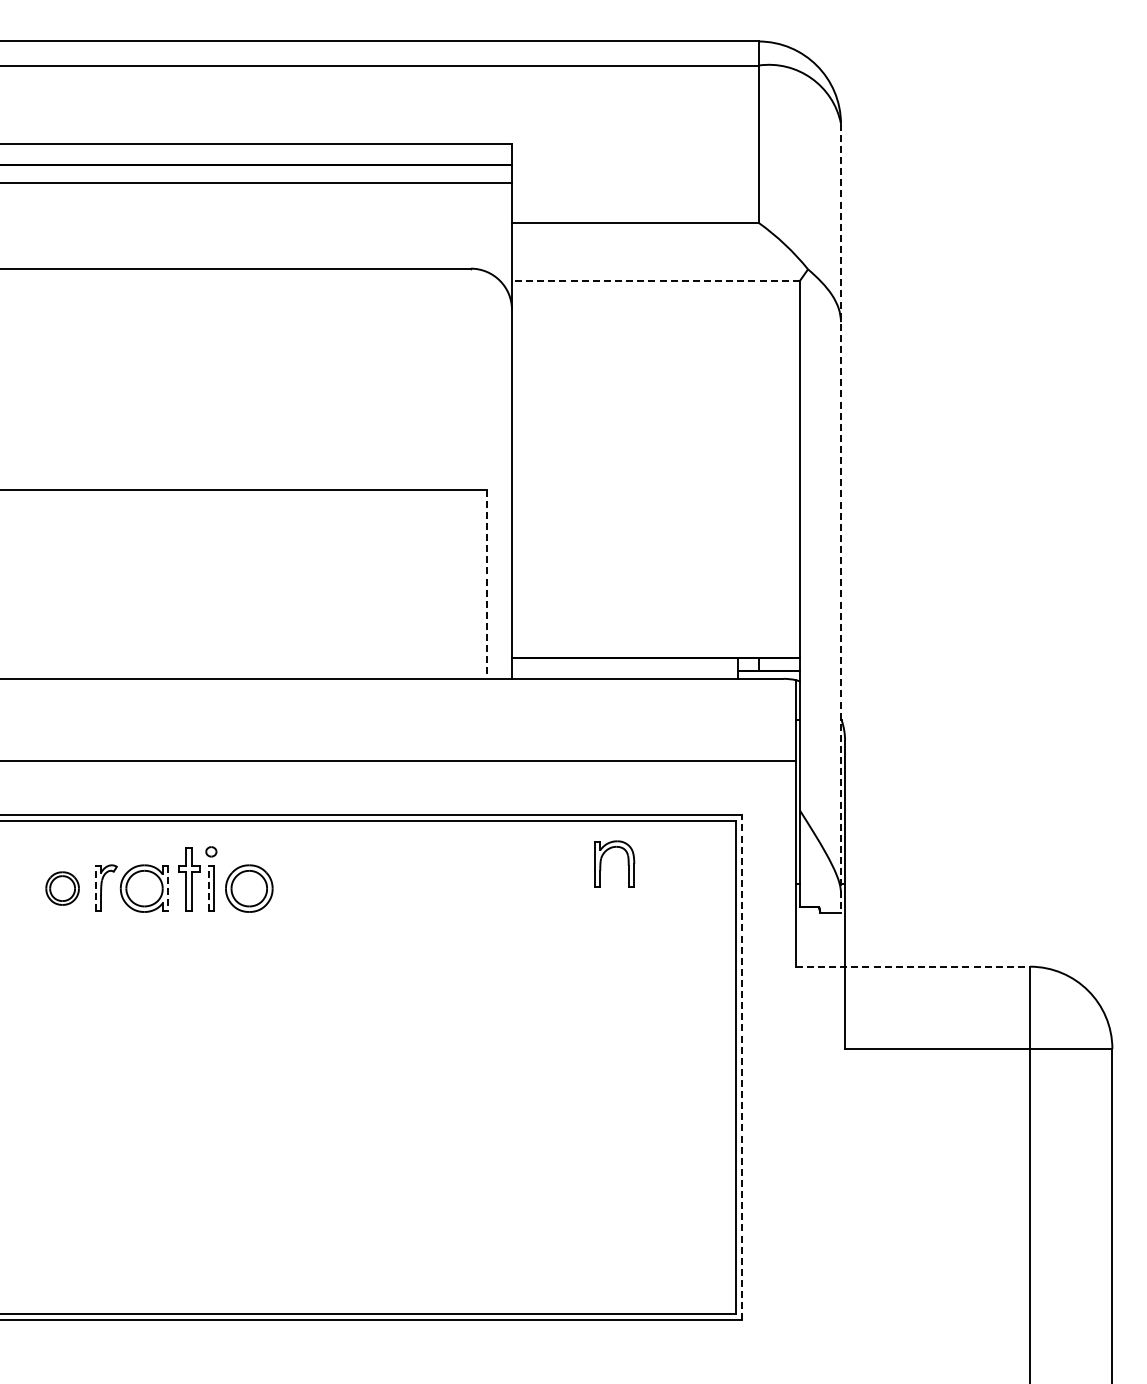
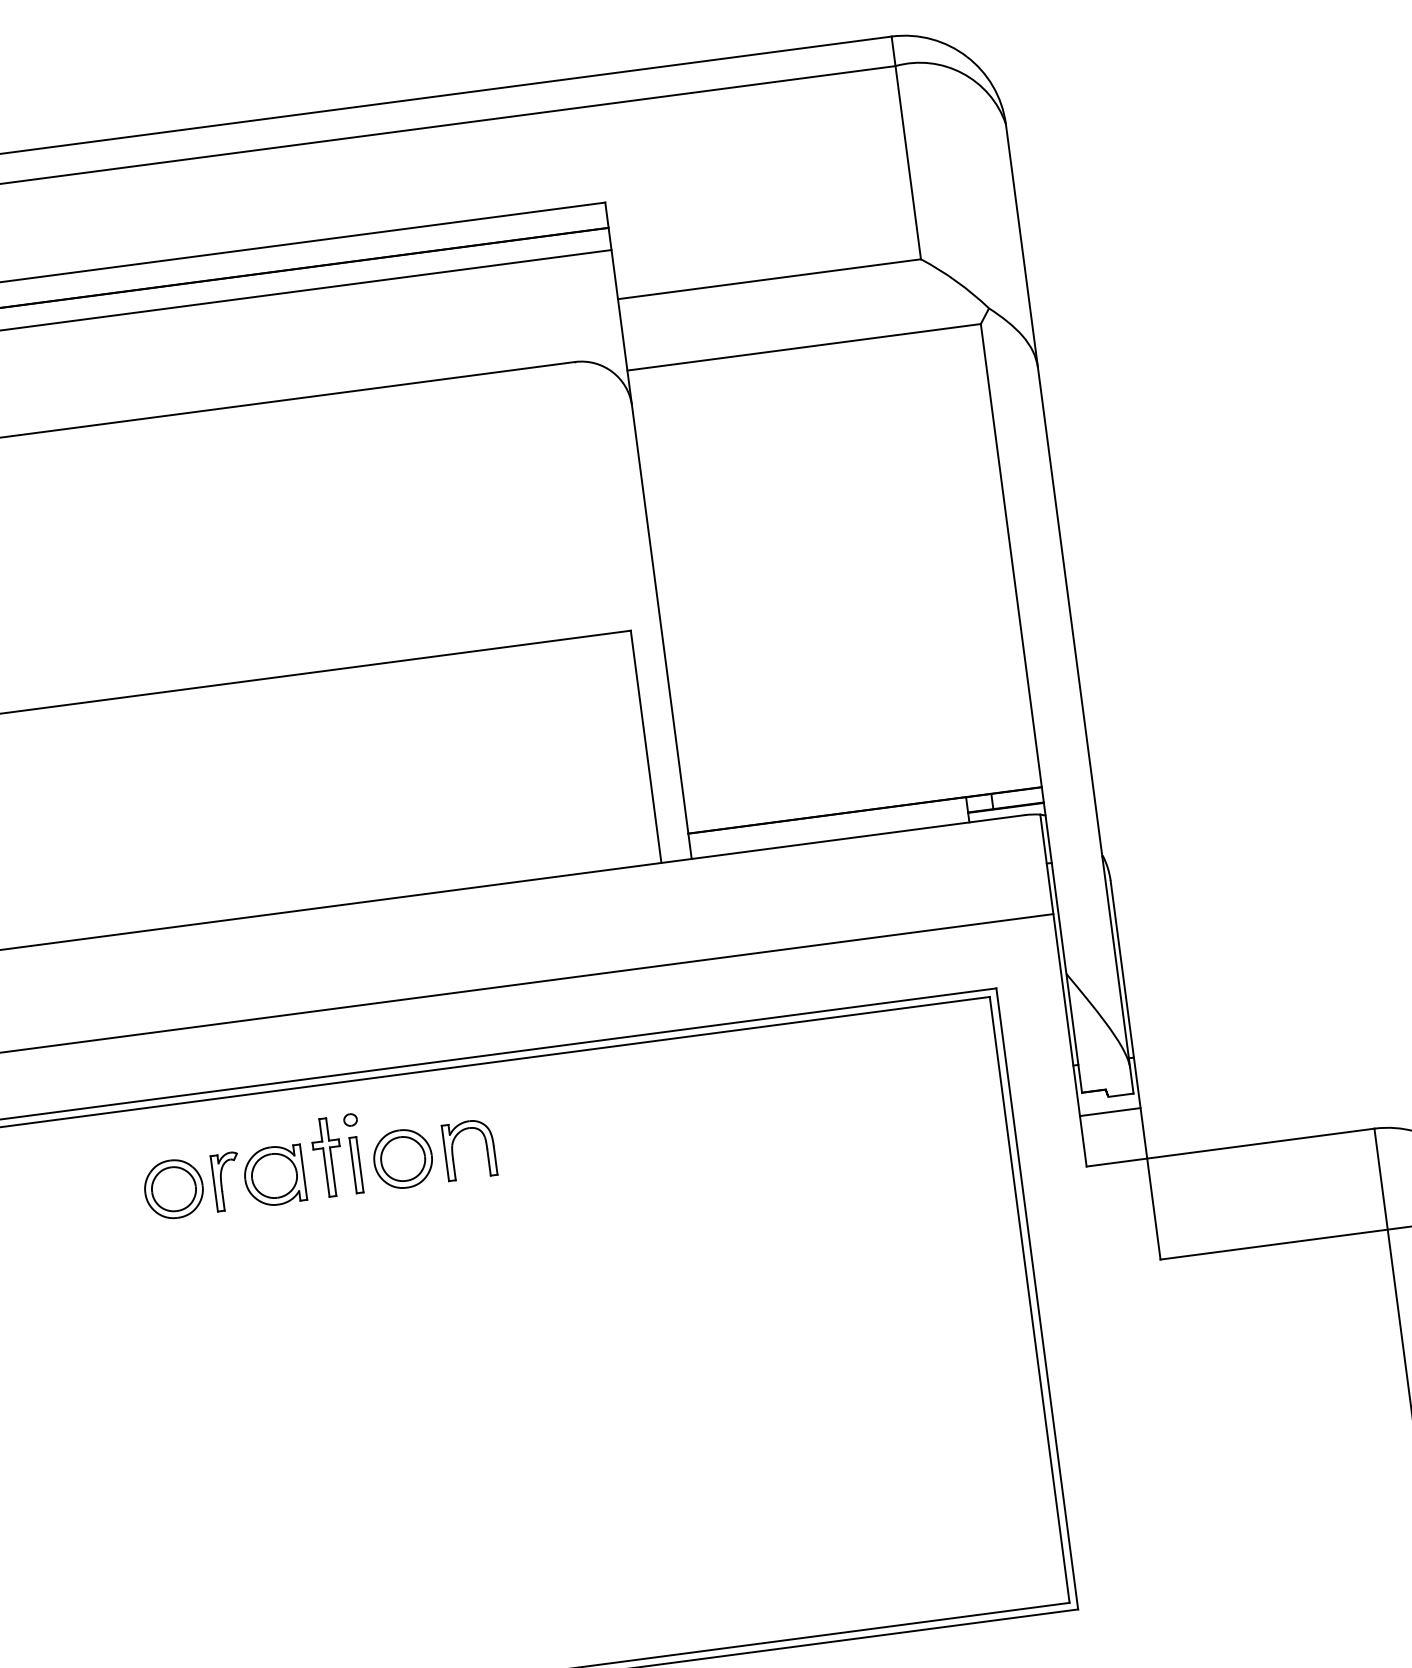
line: (655, 281) -> (803, 347), dashed -> solid
line: (840, 518) -> (1069, 609), dashed -> solid
line: (487, 584) -> (646, 747), dashed -> solid
part: (602, 858) -> (453, 1144), moved
part: (62, 888) -> (173, 1189), size x1.43
line: (95, 888) -> (214, 1183), dashed -> solid
line: (168, 888) -> (303, 1171), dashed -> solid
line: (208, 888) -> (352, 1165), dashed -> solid
line: (820, 925) -> (1110, 1111), added
line: (913, 966) -> (1231, 1147), dashed -> solid
line: (742, 1067) -> (1037, 1298), dashed -> solid

